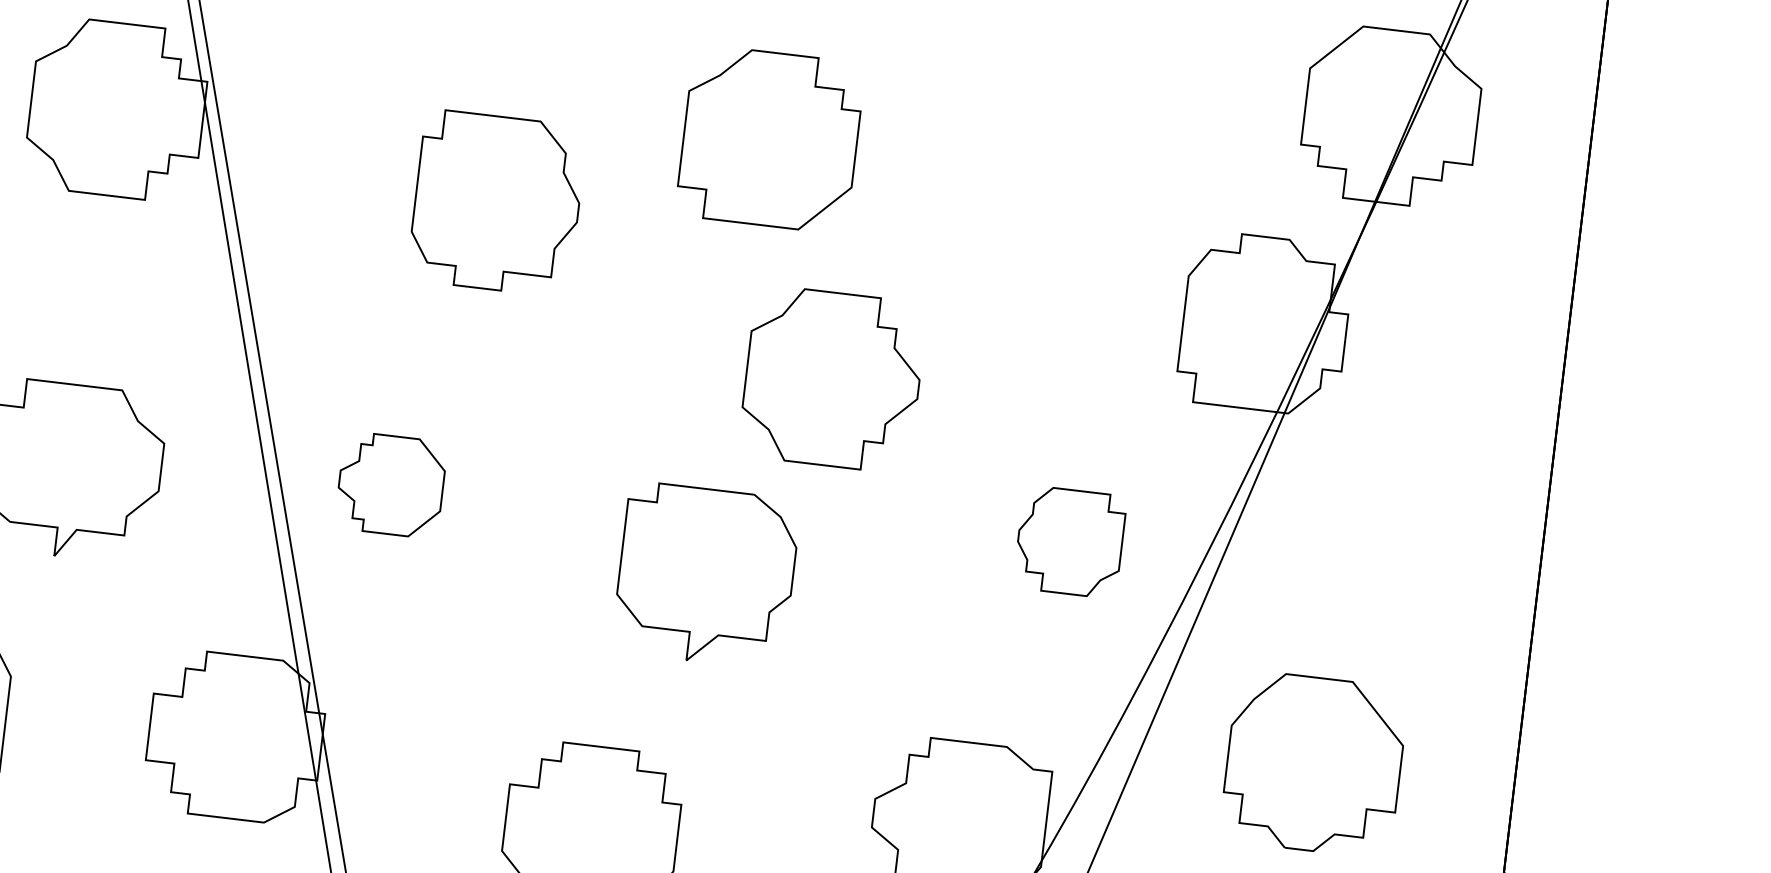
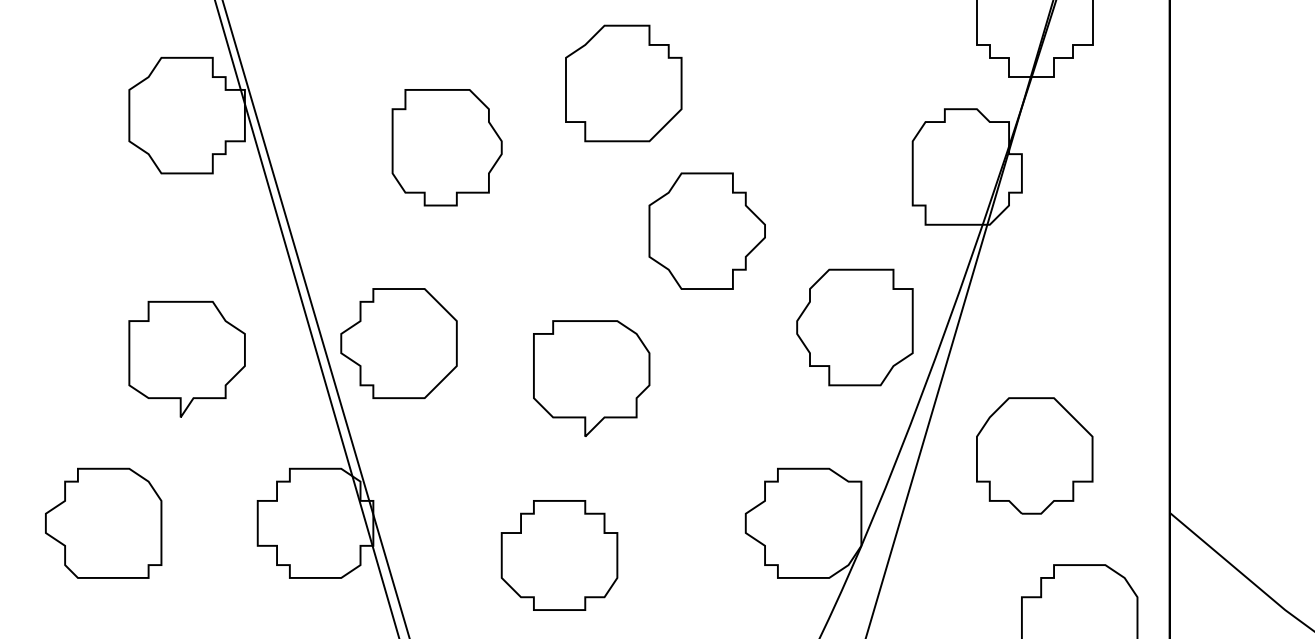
part: (831, 378) -> (706, 230), moved
part: (390, 485) -> (398, 343), size x1.67
part: (1069, 541) -> (854, 327), size x1.67
part: (705, 575) -> (591, 378), moved

